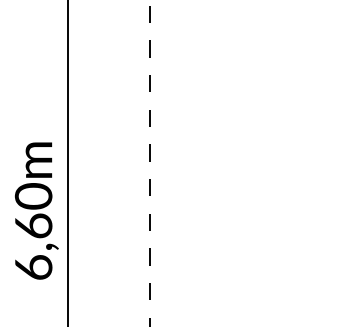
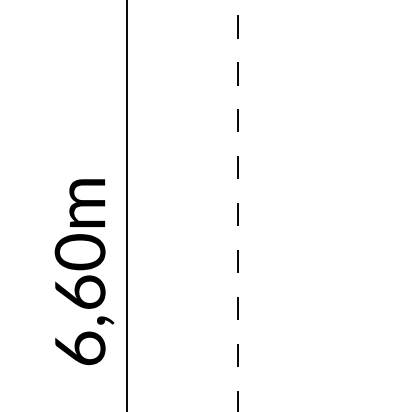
text: (36, 210) -> (83, 271), moved

